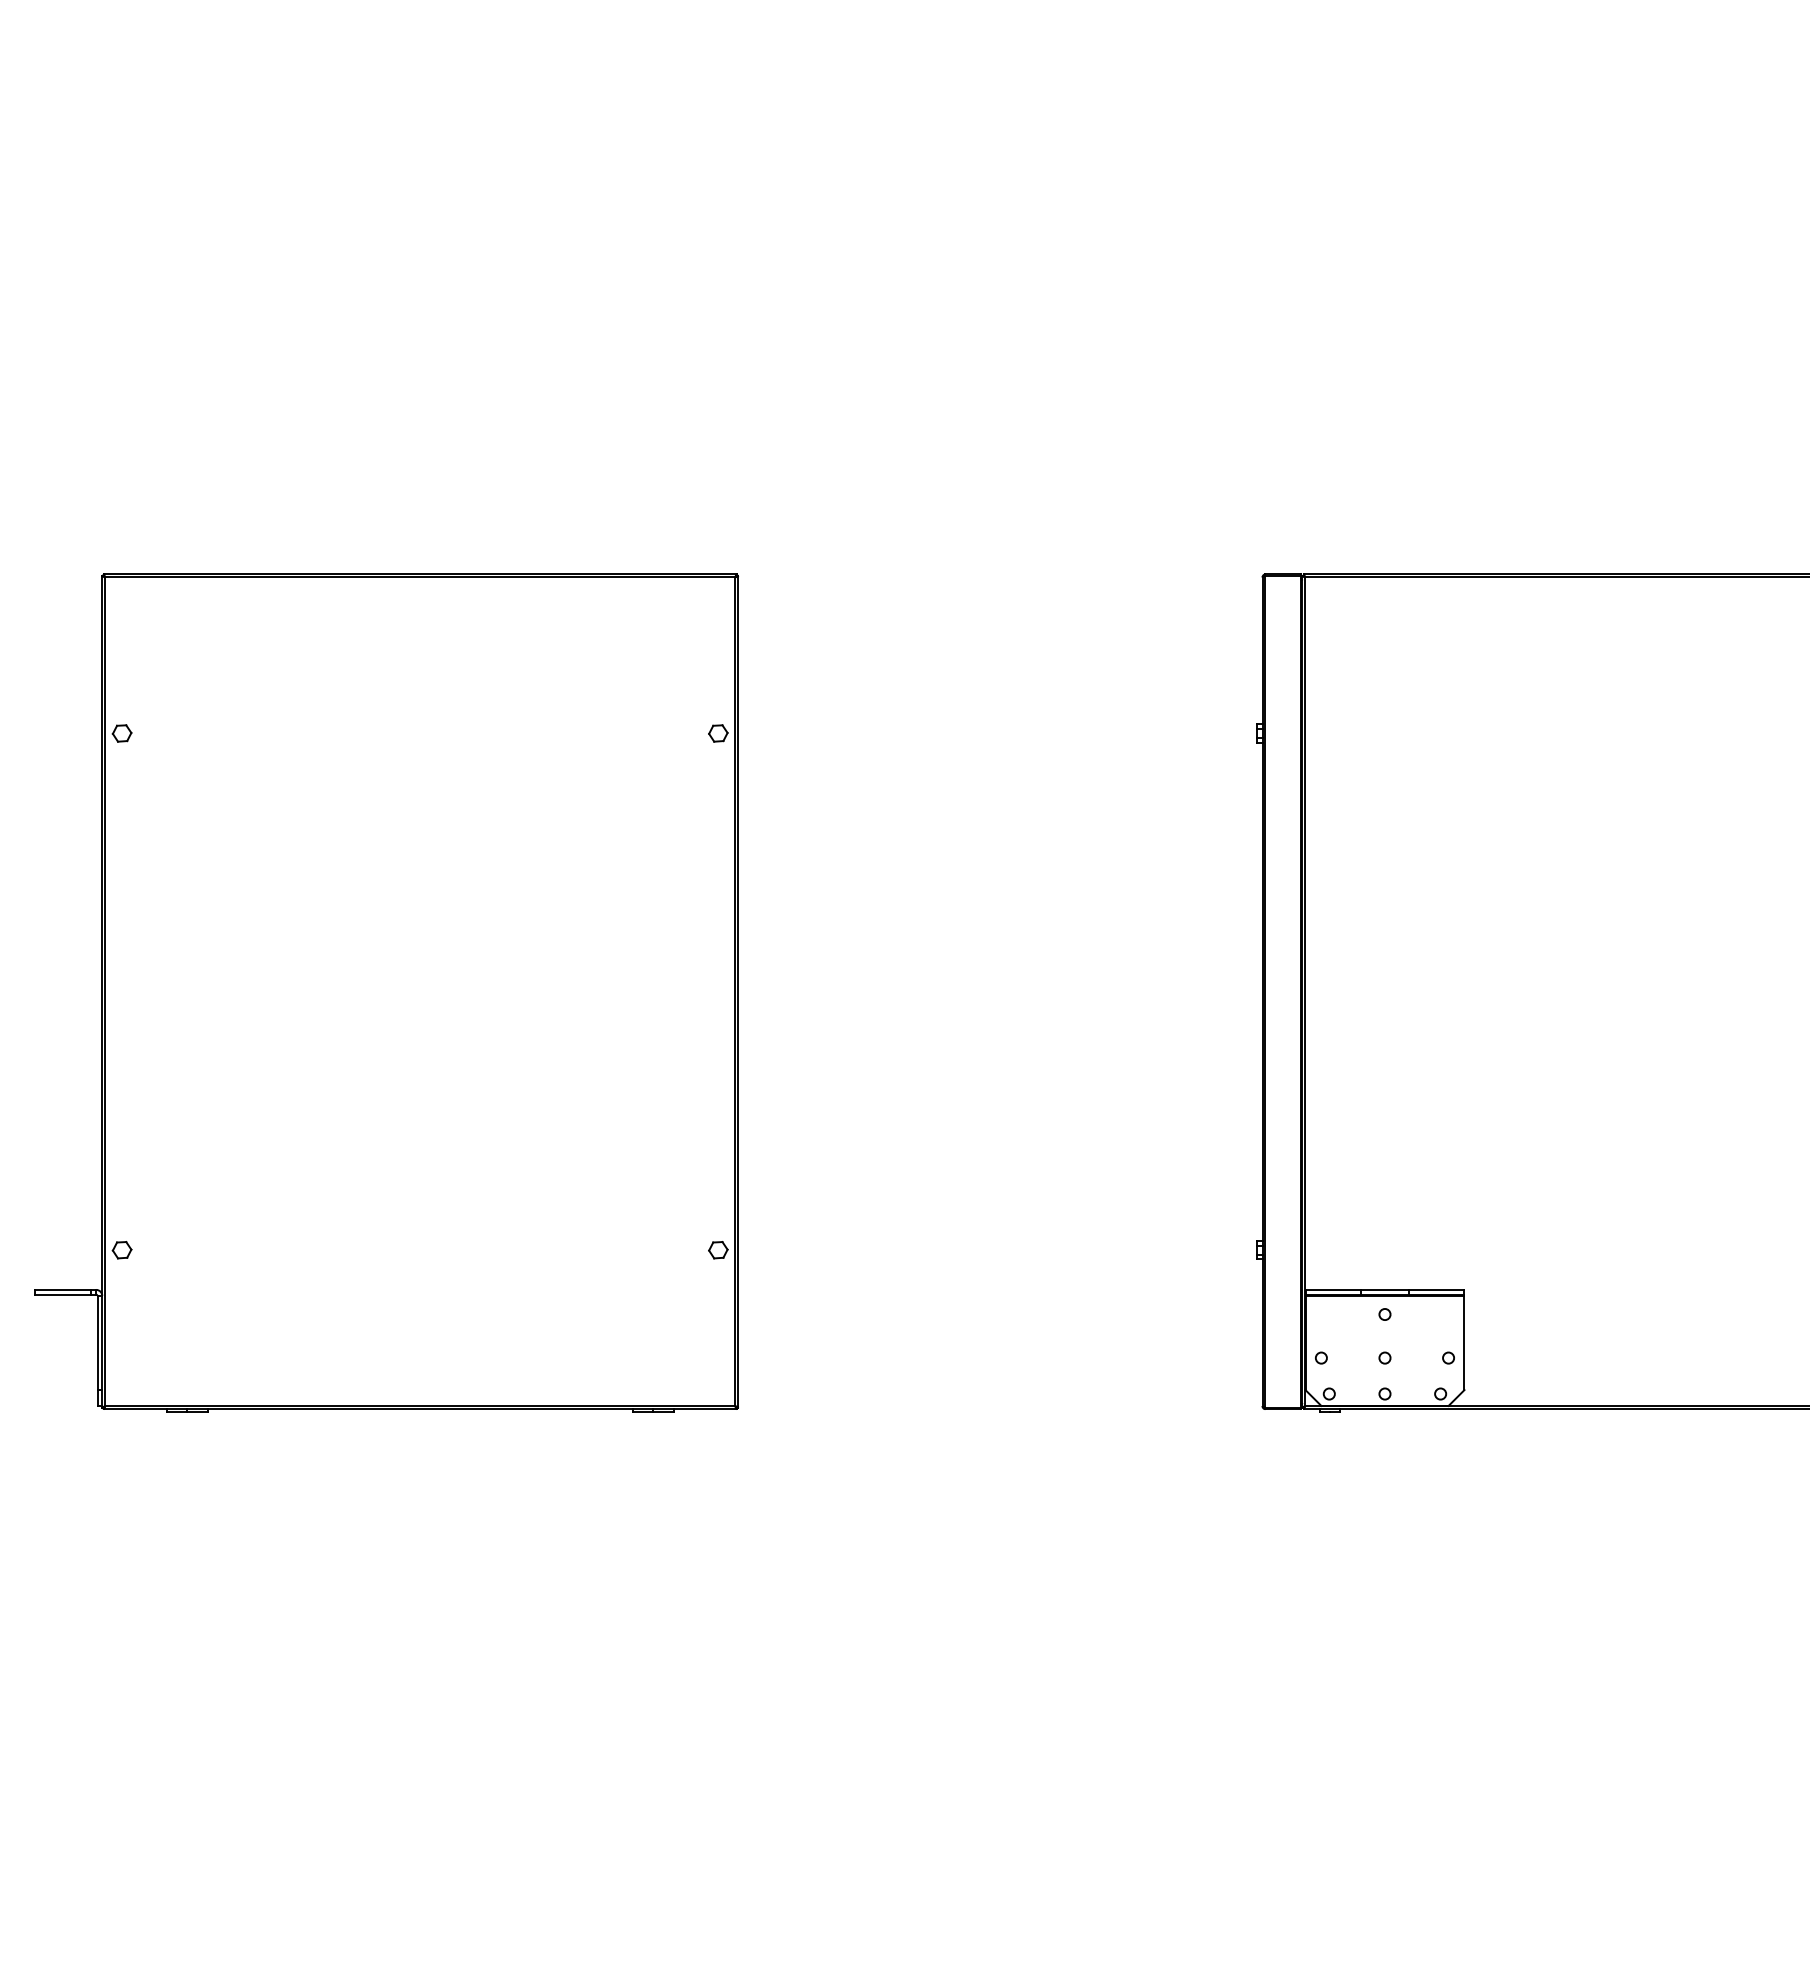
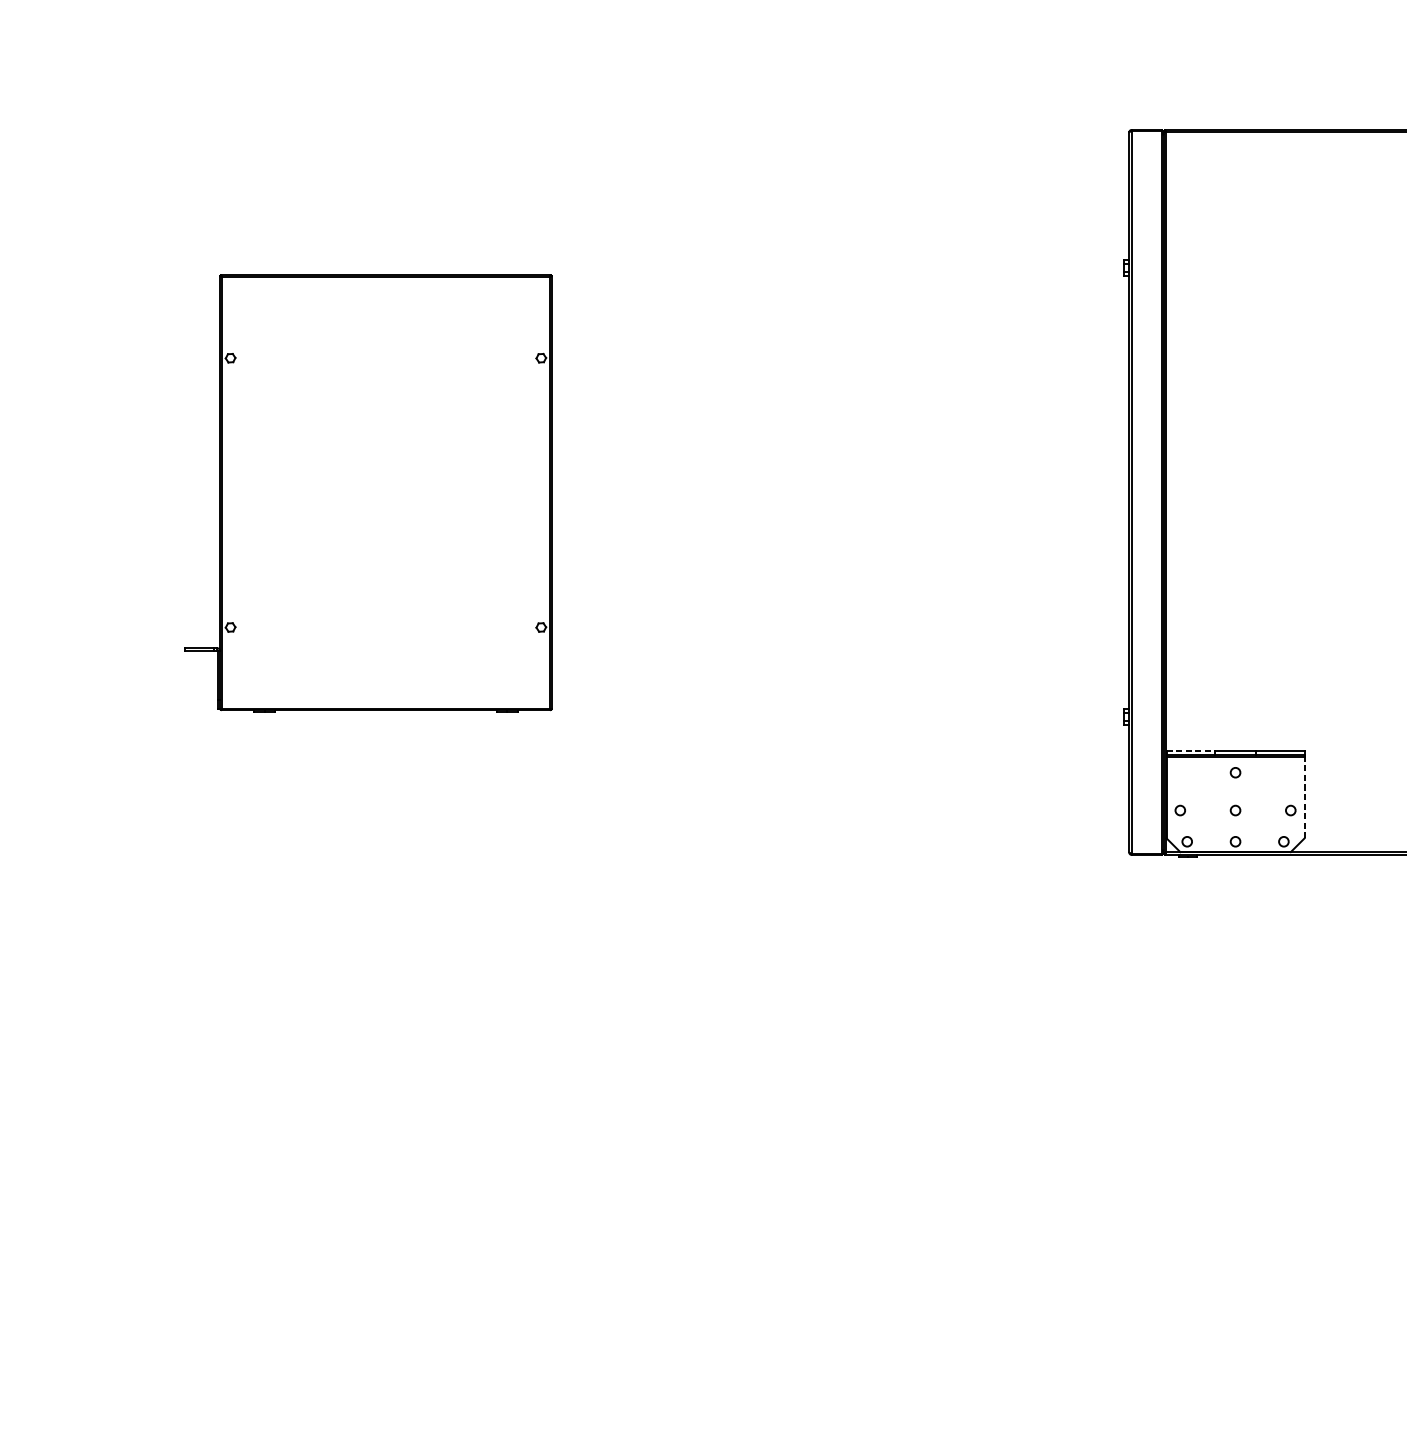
part: (386, 992) -> (368, 493), size x0.6
line: (1333, 1289) -> (1190, 750), solid -> dashed
line: (1464, 1342) -> (1304, 797), solid -> dashed

